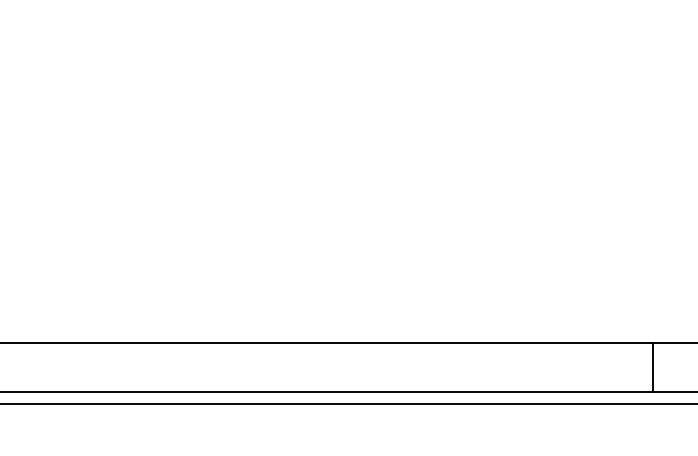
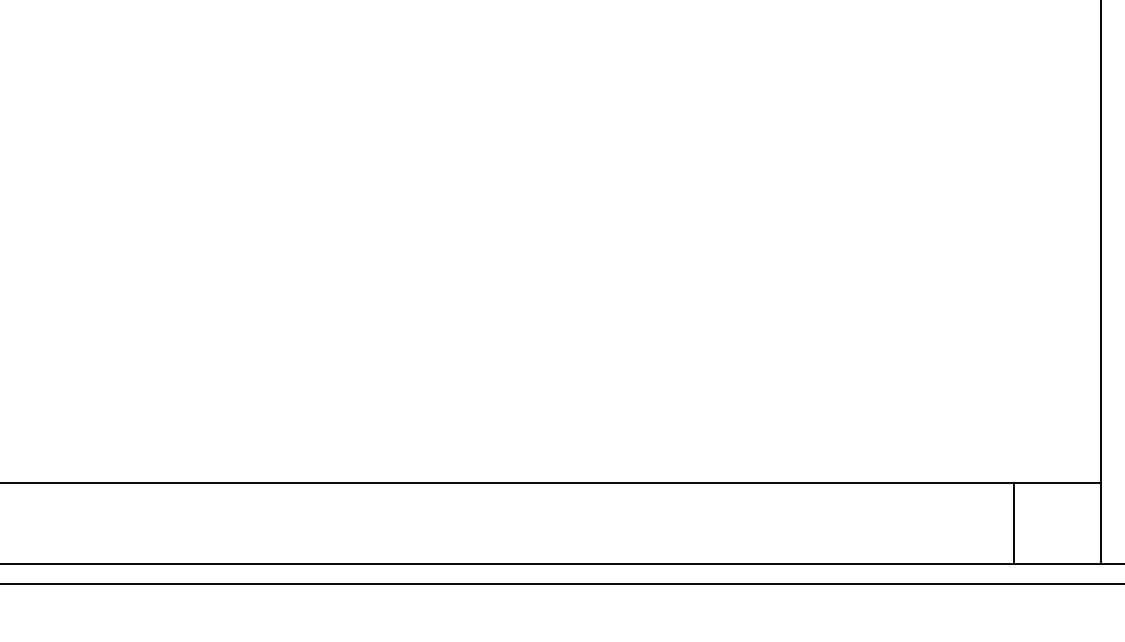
line: (653, 367) -> (1014, 523), moved

